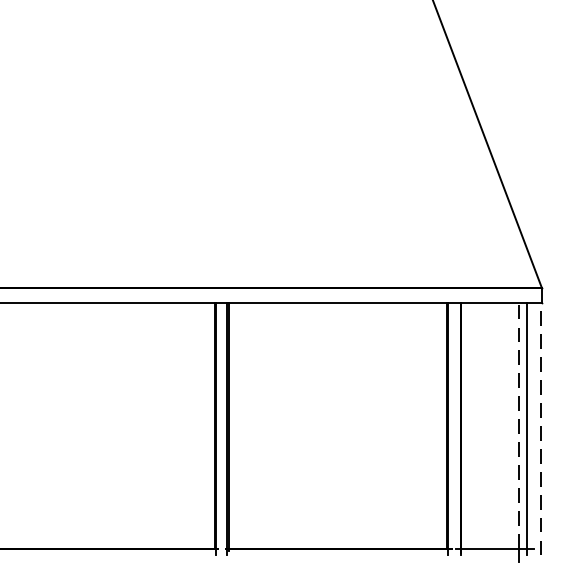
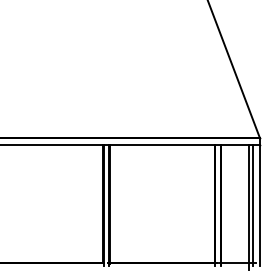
line: (518, 426) -> (248, 204), dashed -> solid
line: (540, 428) -> (259, 205), dashed -> solid

